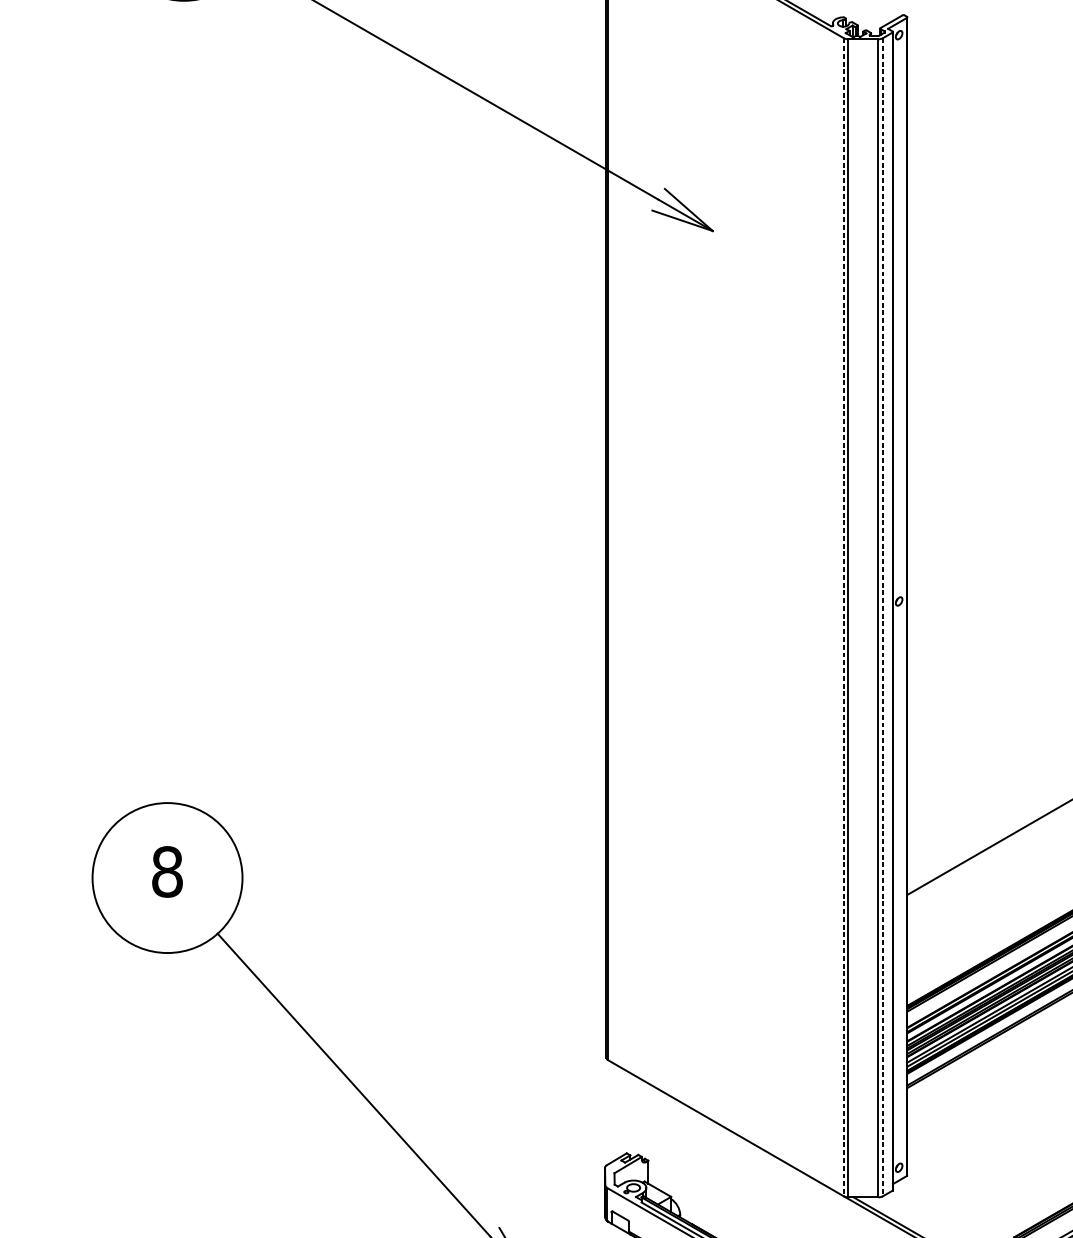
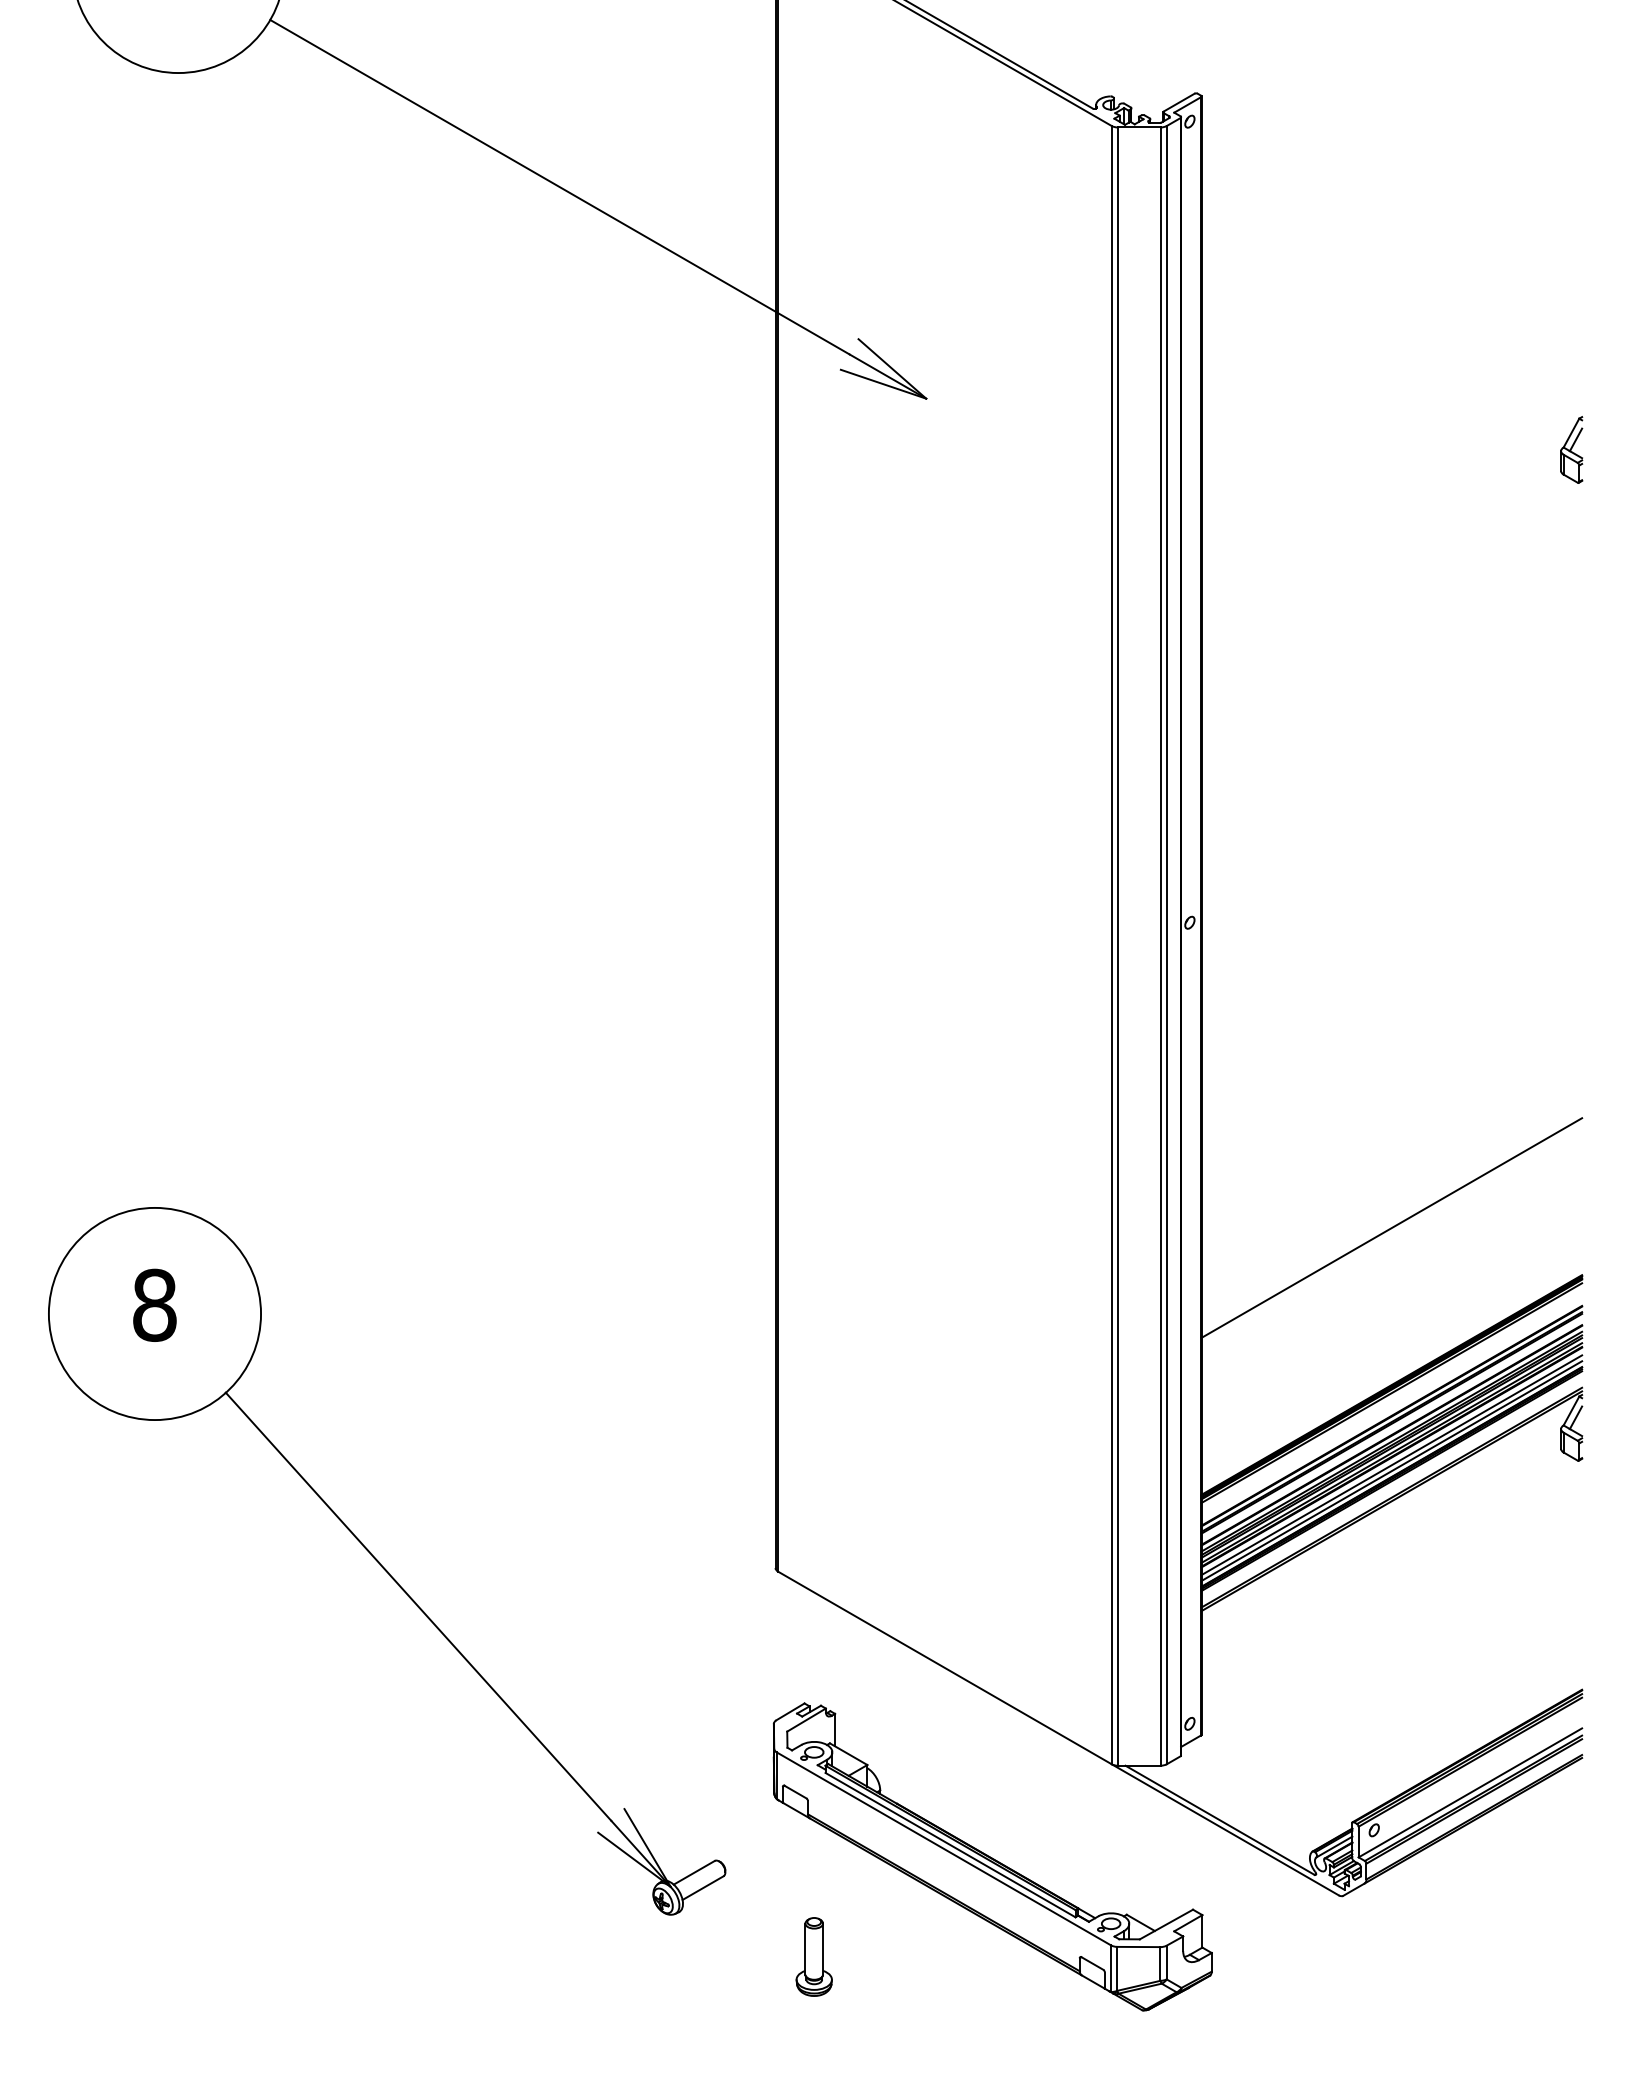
line: (843, 617) -> (1111, 945), dashed -> solid
line: (882, 617) -> (1166, 945), dashed -> solid

